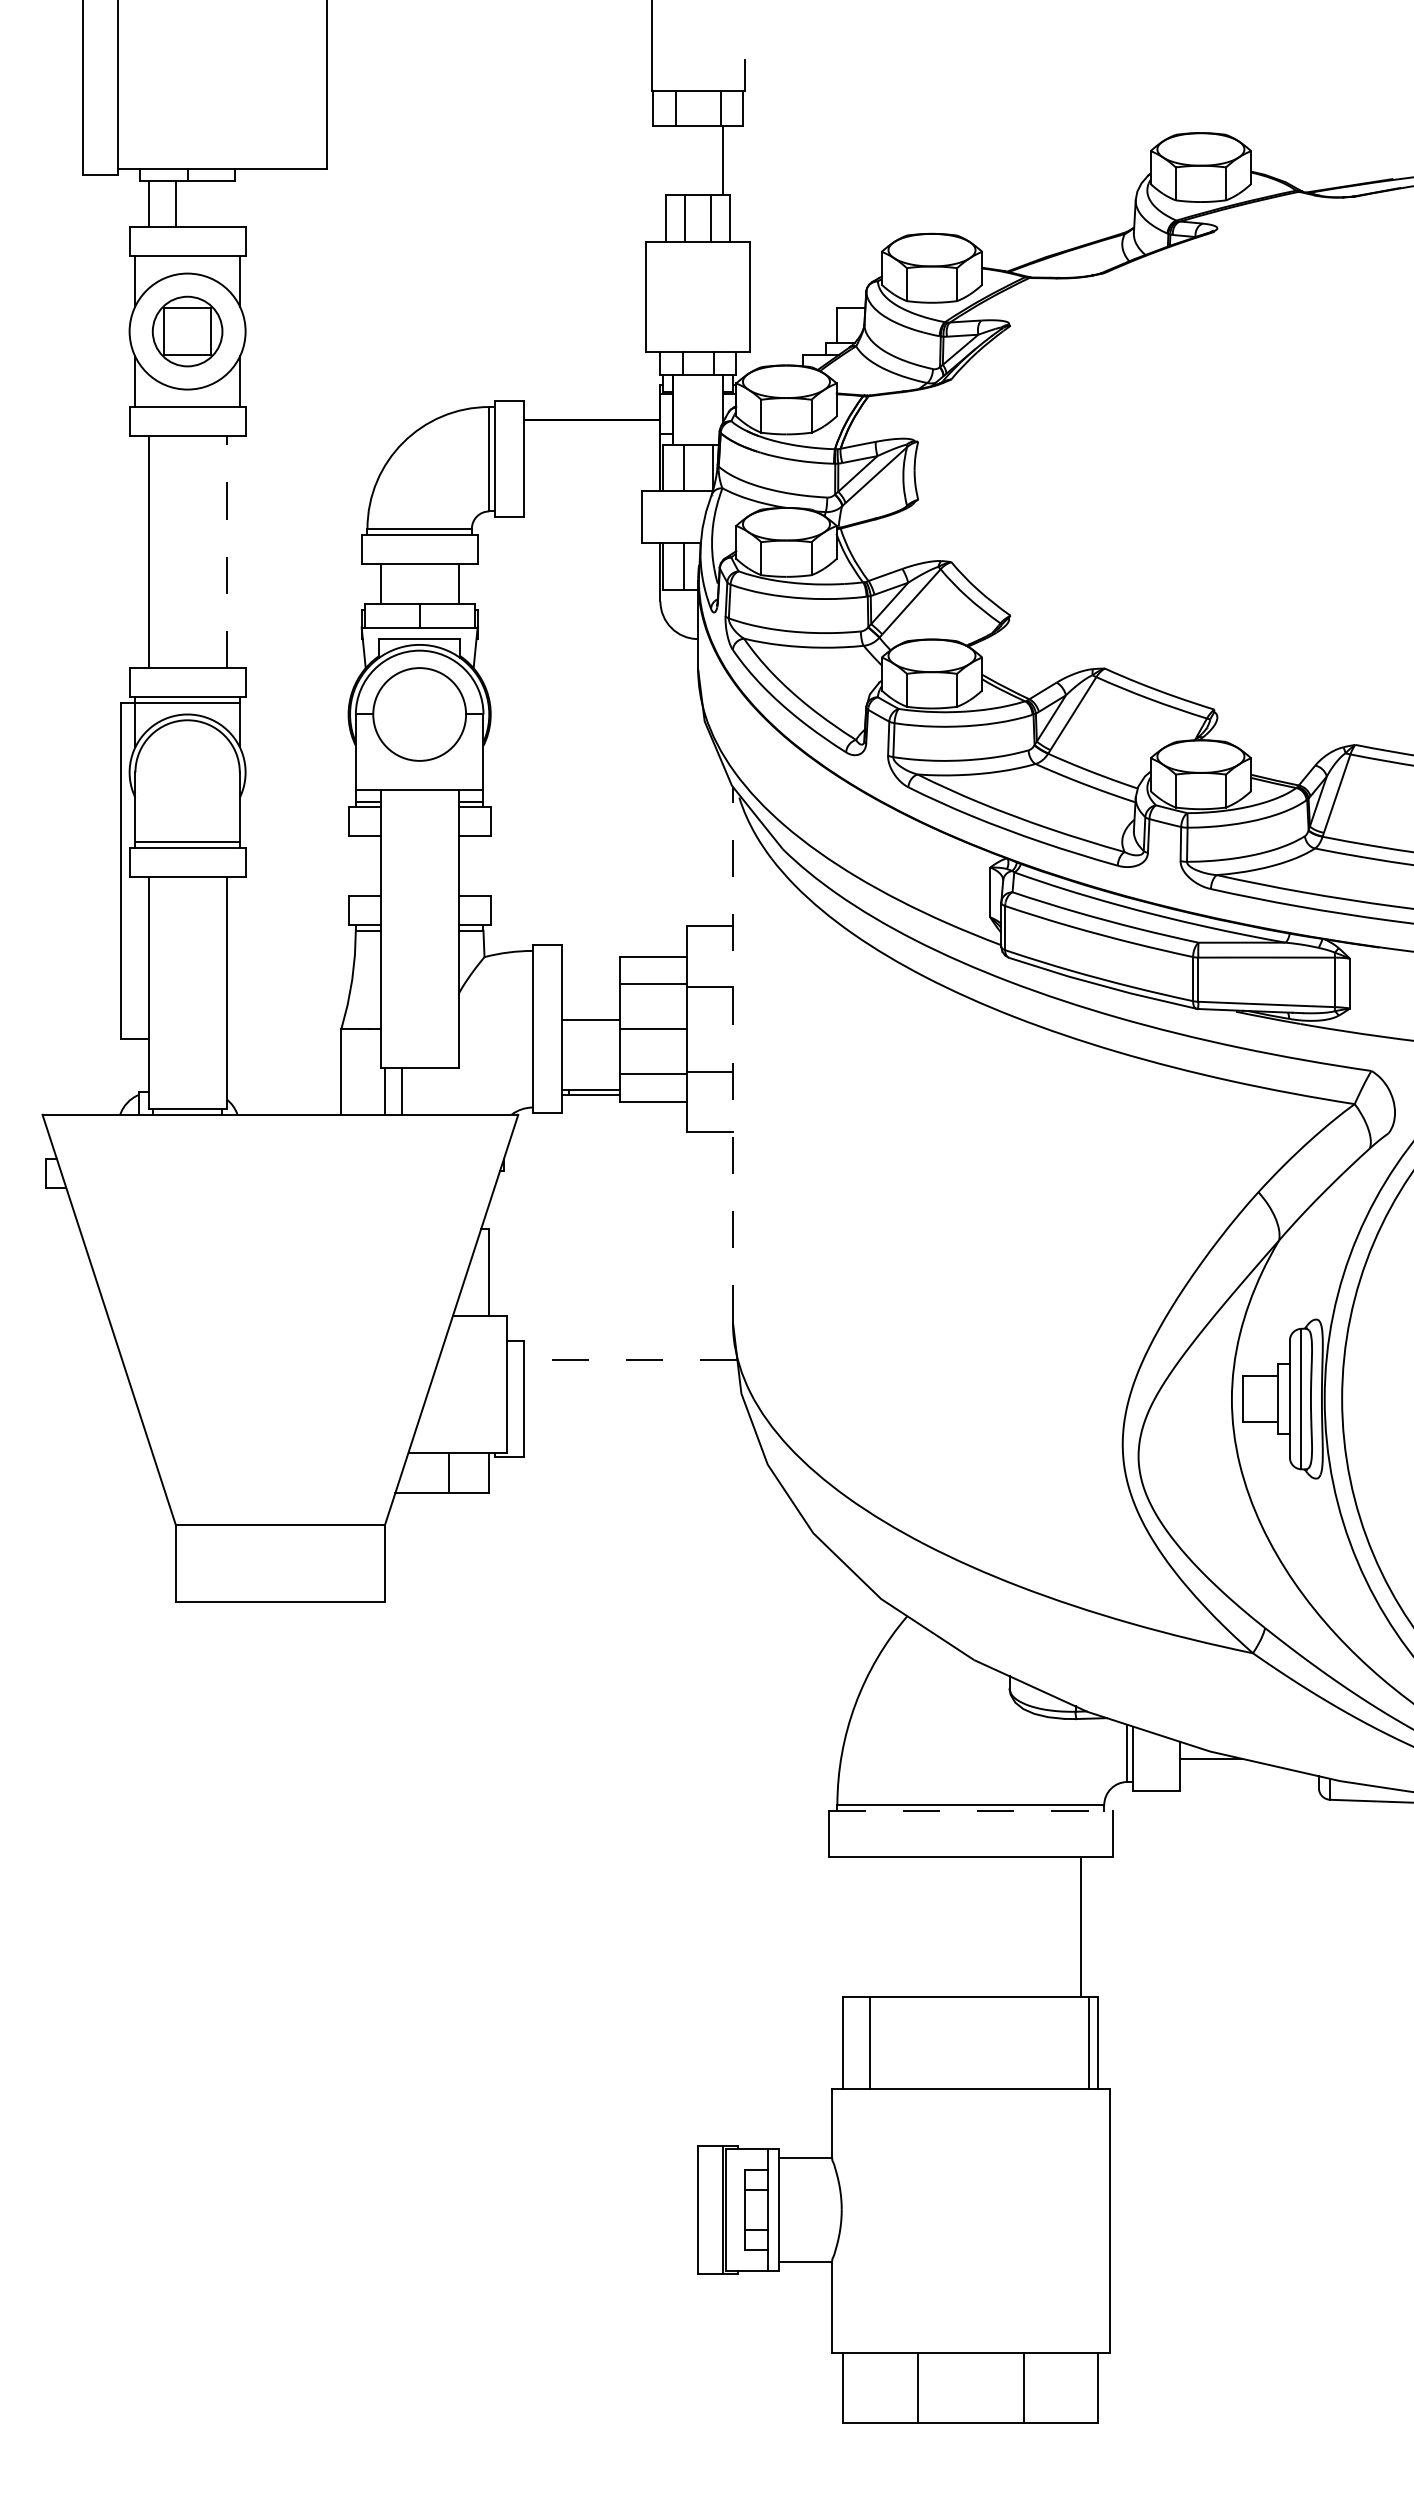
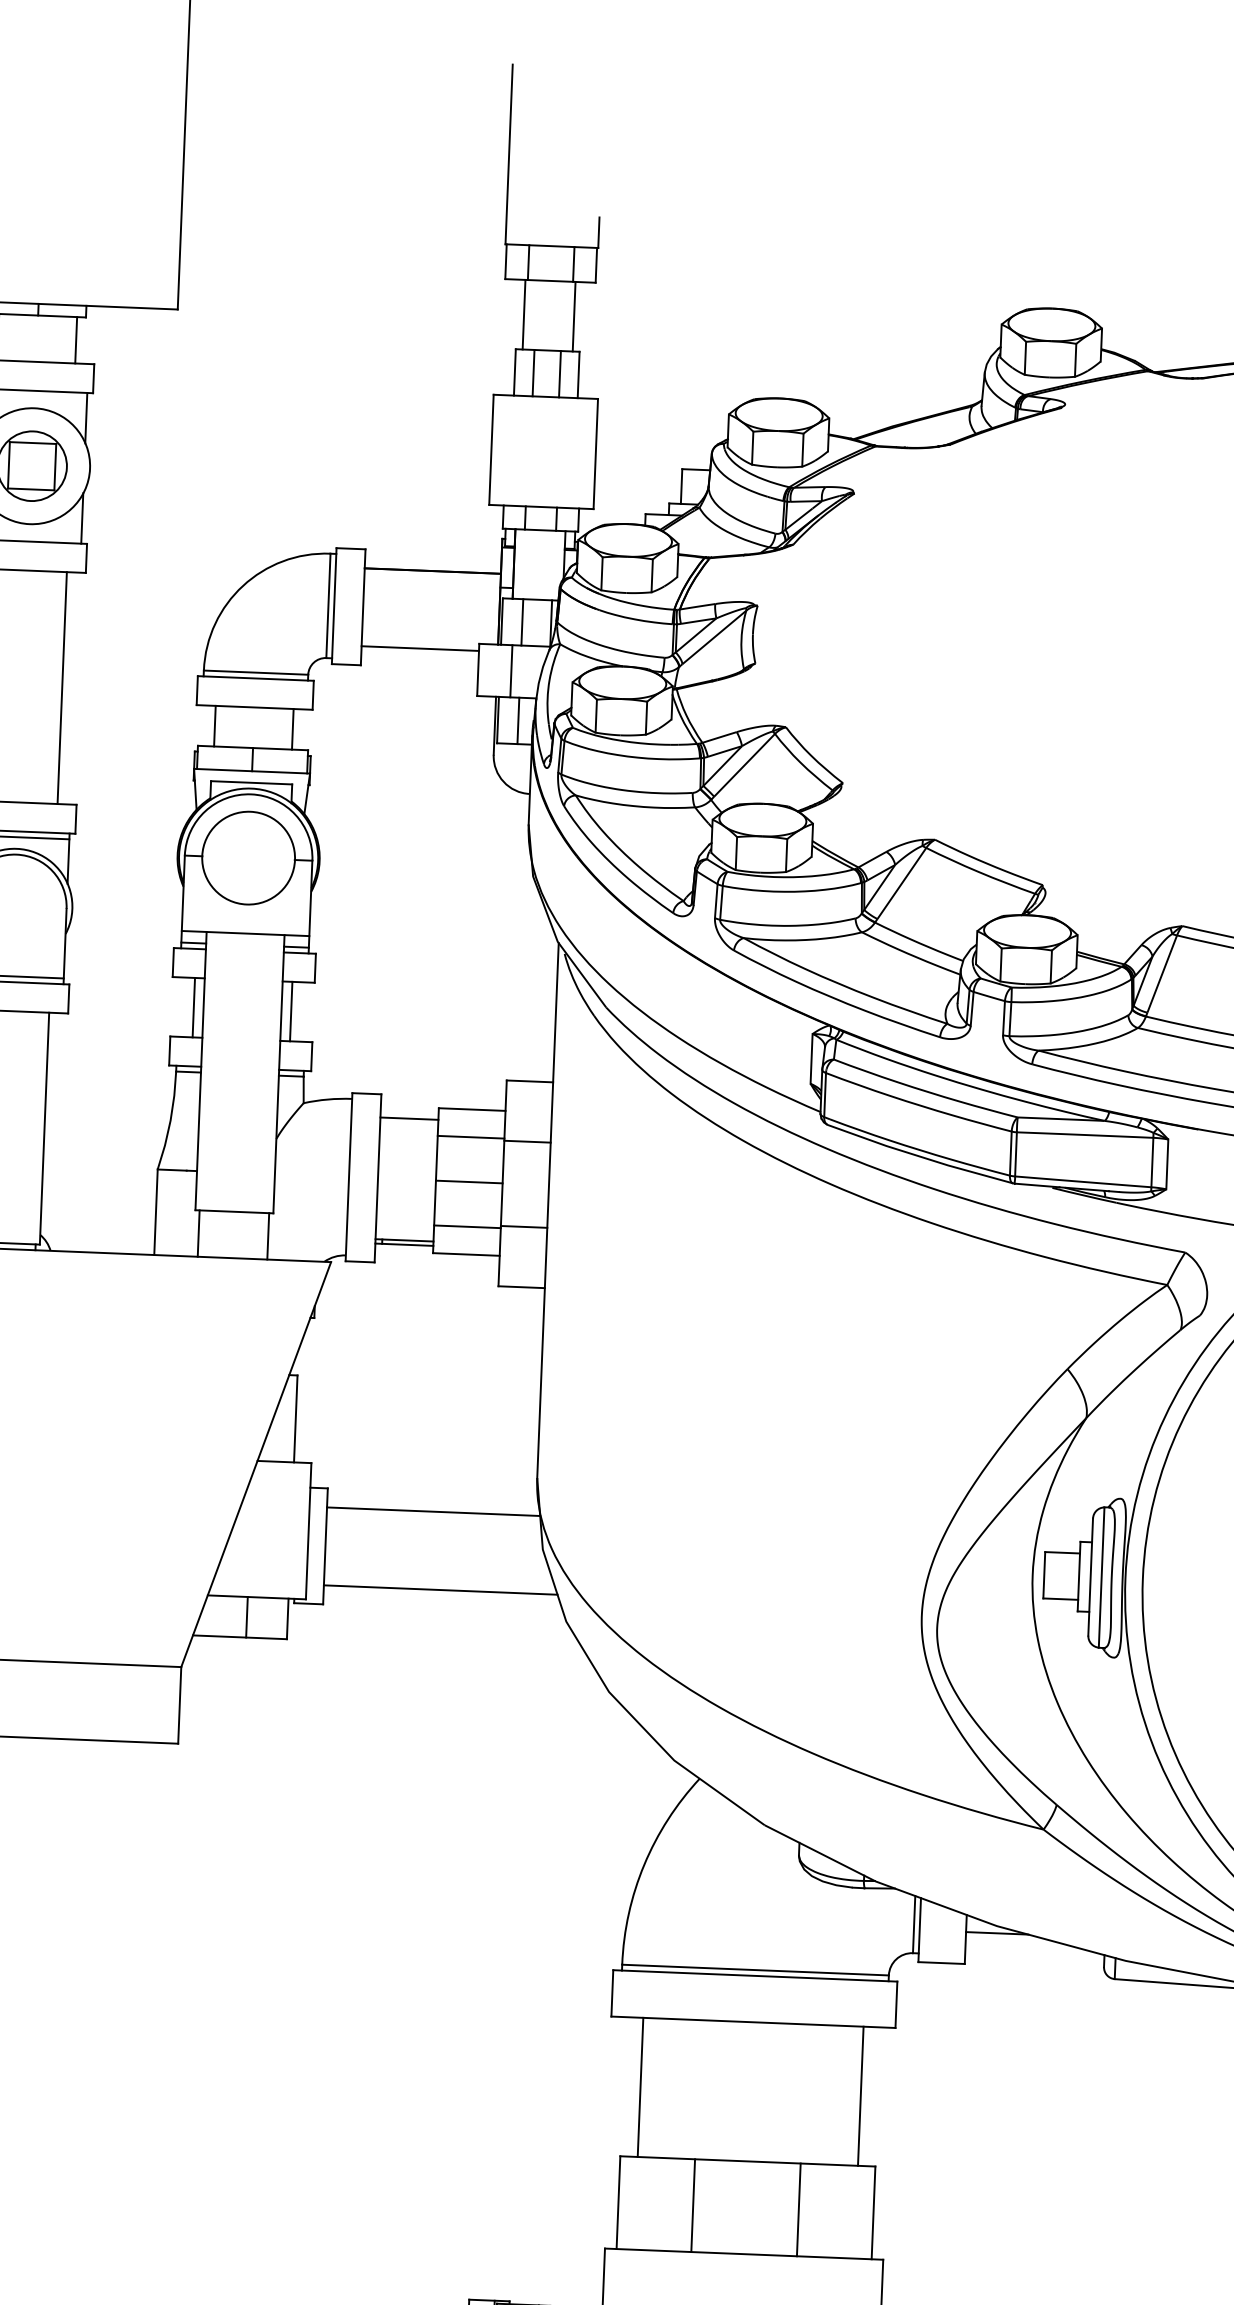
line: (673, 160) -> (524, 314), added
line: (175, 203) -> (76, 339), moved
line: (582, 498) -> (419, 648), added
line: (674, 517) -> (511, 671), added
line: (226, 551) -> (62, 687), dashed -> solid
line: (370, 865) -> (193, 1007), added
line: (468, 865) -> (291, 1010), added
line: (590, 1020) -> (409, 1118), moved
line: (732, 1054) -> (547, 1210), dashed -> solid
line: (402, 1091) -> (268, 1236), moved
line: (630, 1360) -> (433, 1512), dashed -> solid
line: (640, 1438) -> (440, 1590), added
line: (971, 1811) -> (755, 1976), dashed -> solid
line: (860, 1926) -> (640, 2086), added
line: (869, 2042) -> (692, 2205), moved
line: (1088, 2042) -> (798, 2209), moved

